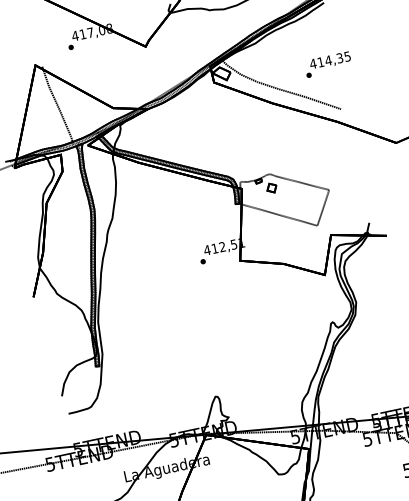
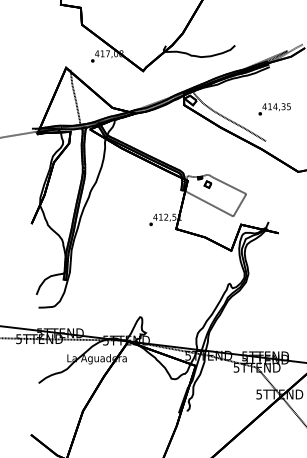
text: (327, 64) -> (274, 109), moved

